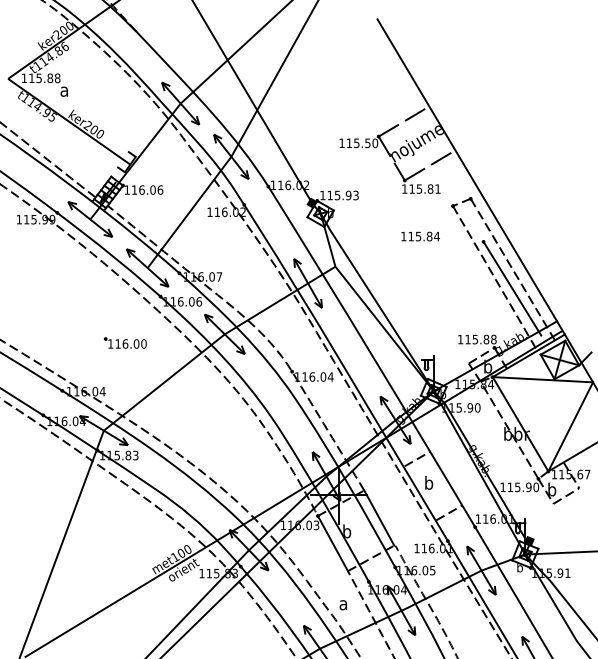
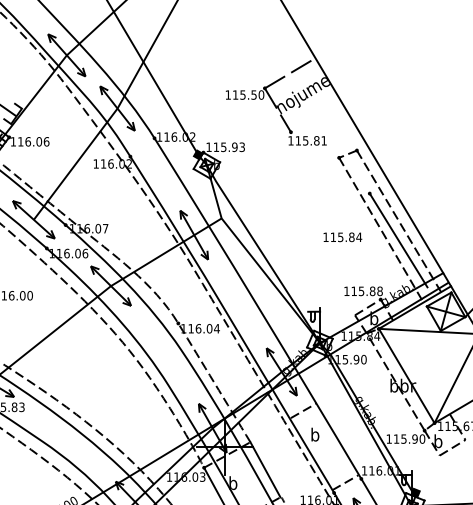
line: (429, 165) -> (315, 117), removed
text: (420, 236) -> (342, 237), moved
line: (449, 512) -> (345, 482), moved

